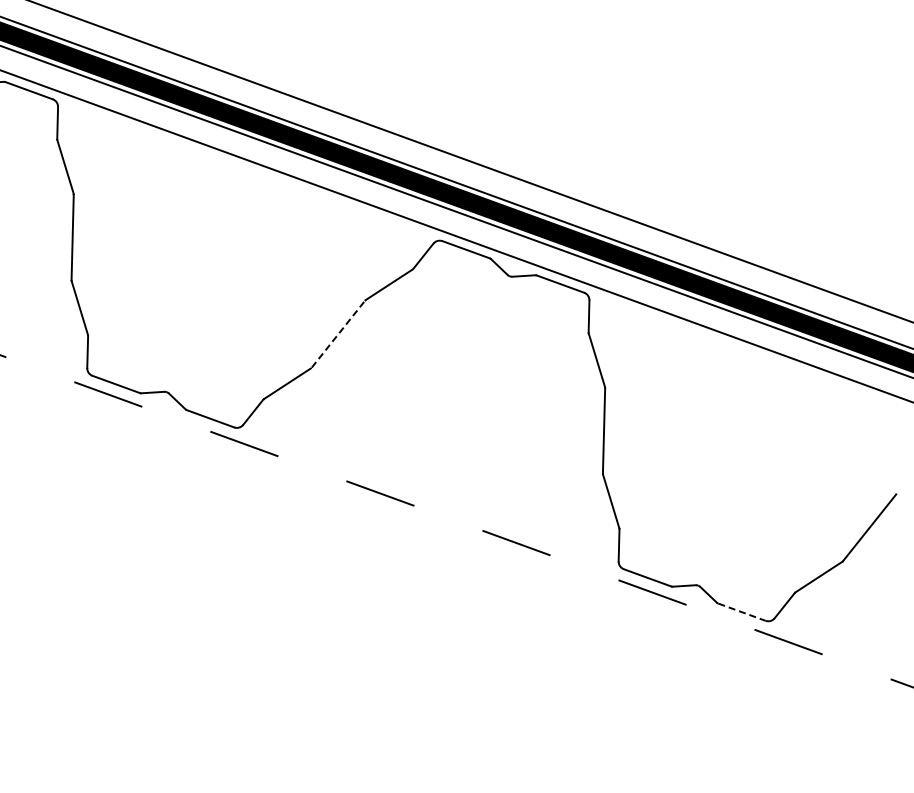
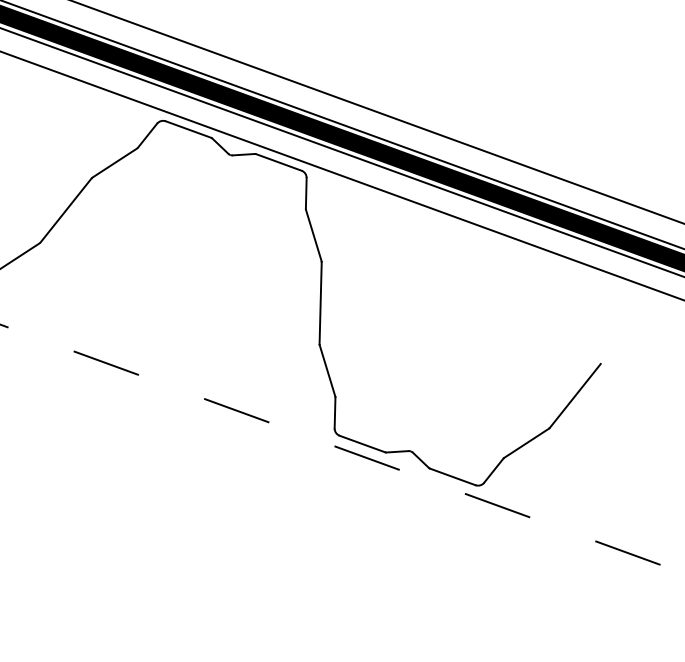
line: (338, 334) -> (66, 210), dashed -> solid
line: (742, 612) -> (453, 477), dashed -> solid

